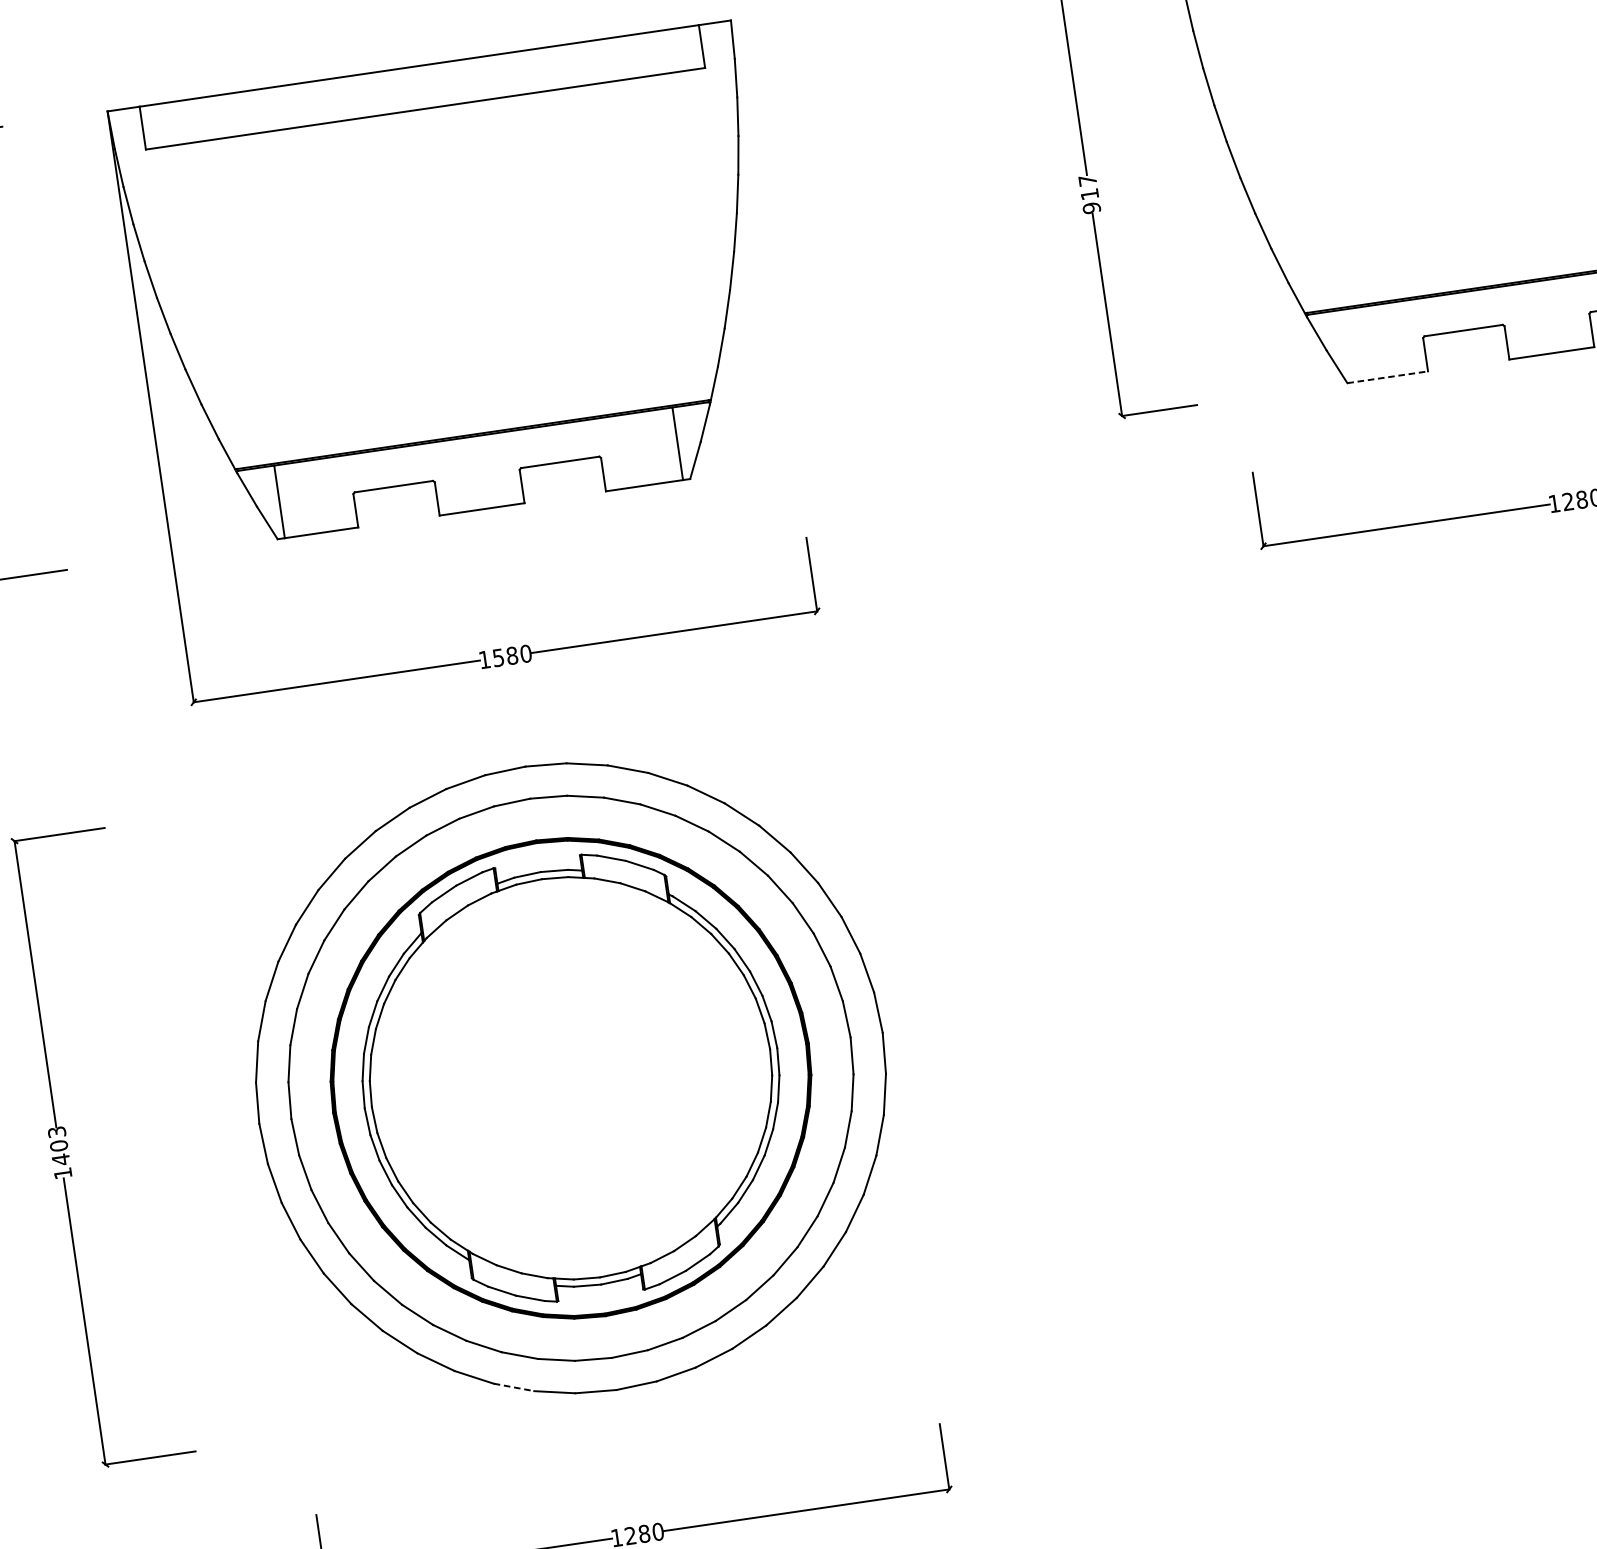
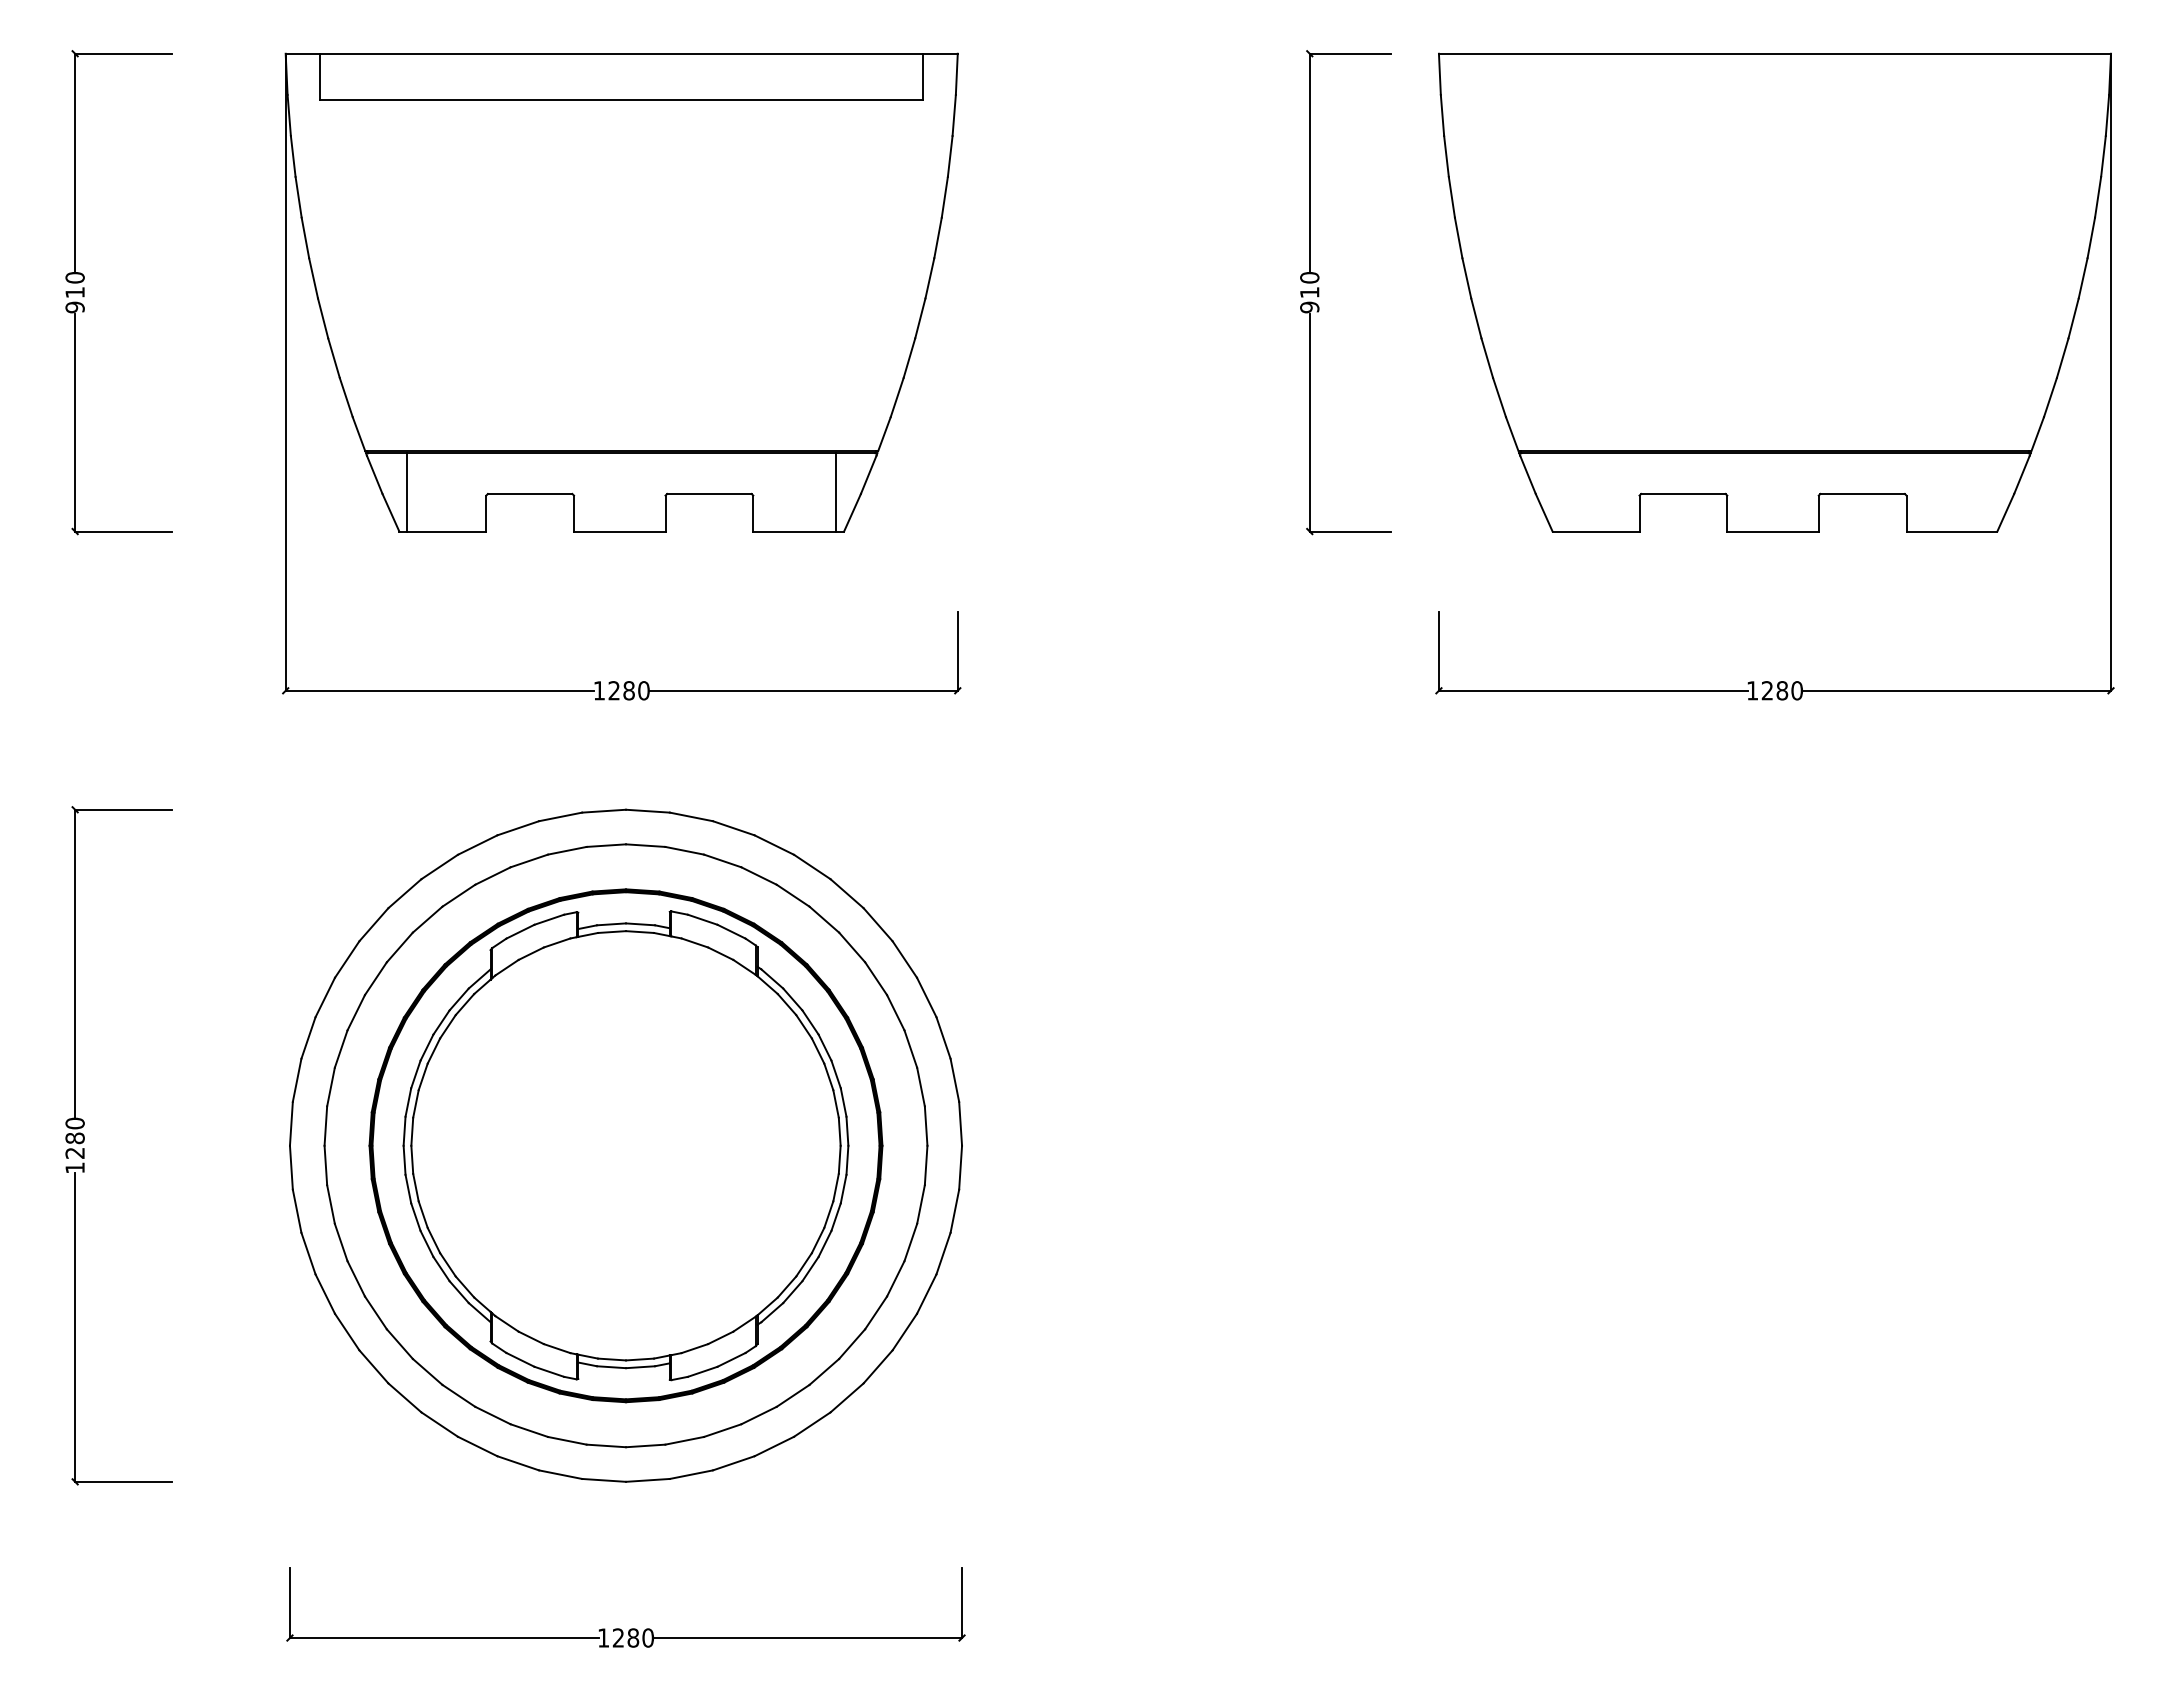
text: (1087, 180) -> (1309, 277), 917 -> 910
line: (1388, 377) -> (1596, 531), dashed -> solid
text: (497, 657) -> (613, 690), 1580 -> 1280
text: (58, 1146) -> (74, 1138), 1403 -> 1280
line: (514, 1387) -> (518, 1463), dashed -> solid

